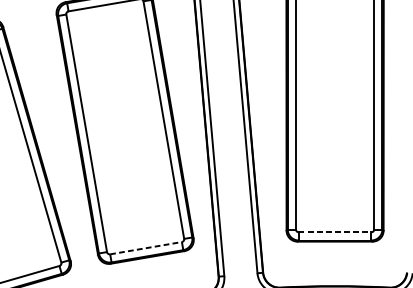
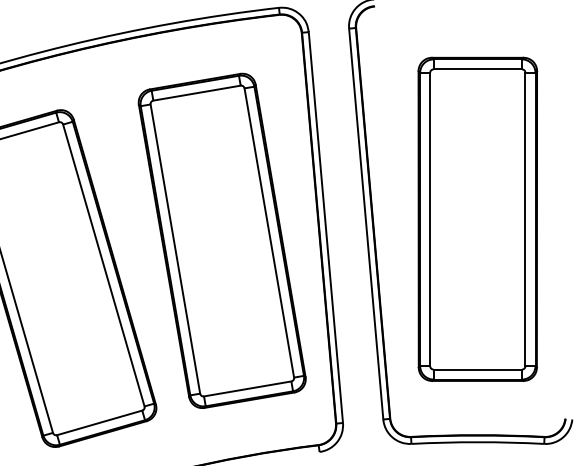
line: (335, 232) -> (478, 369), dashed -> solid
line: (146, 247) -> (248, 388), dashed -> solid

